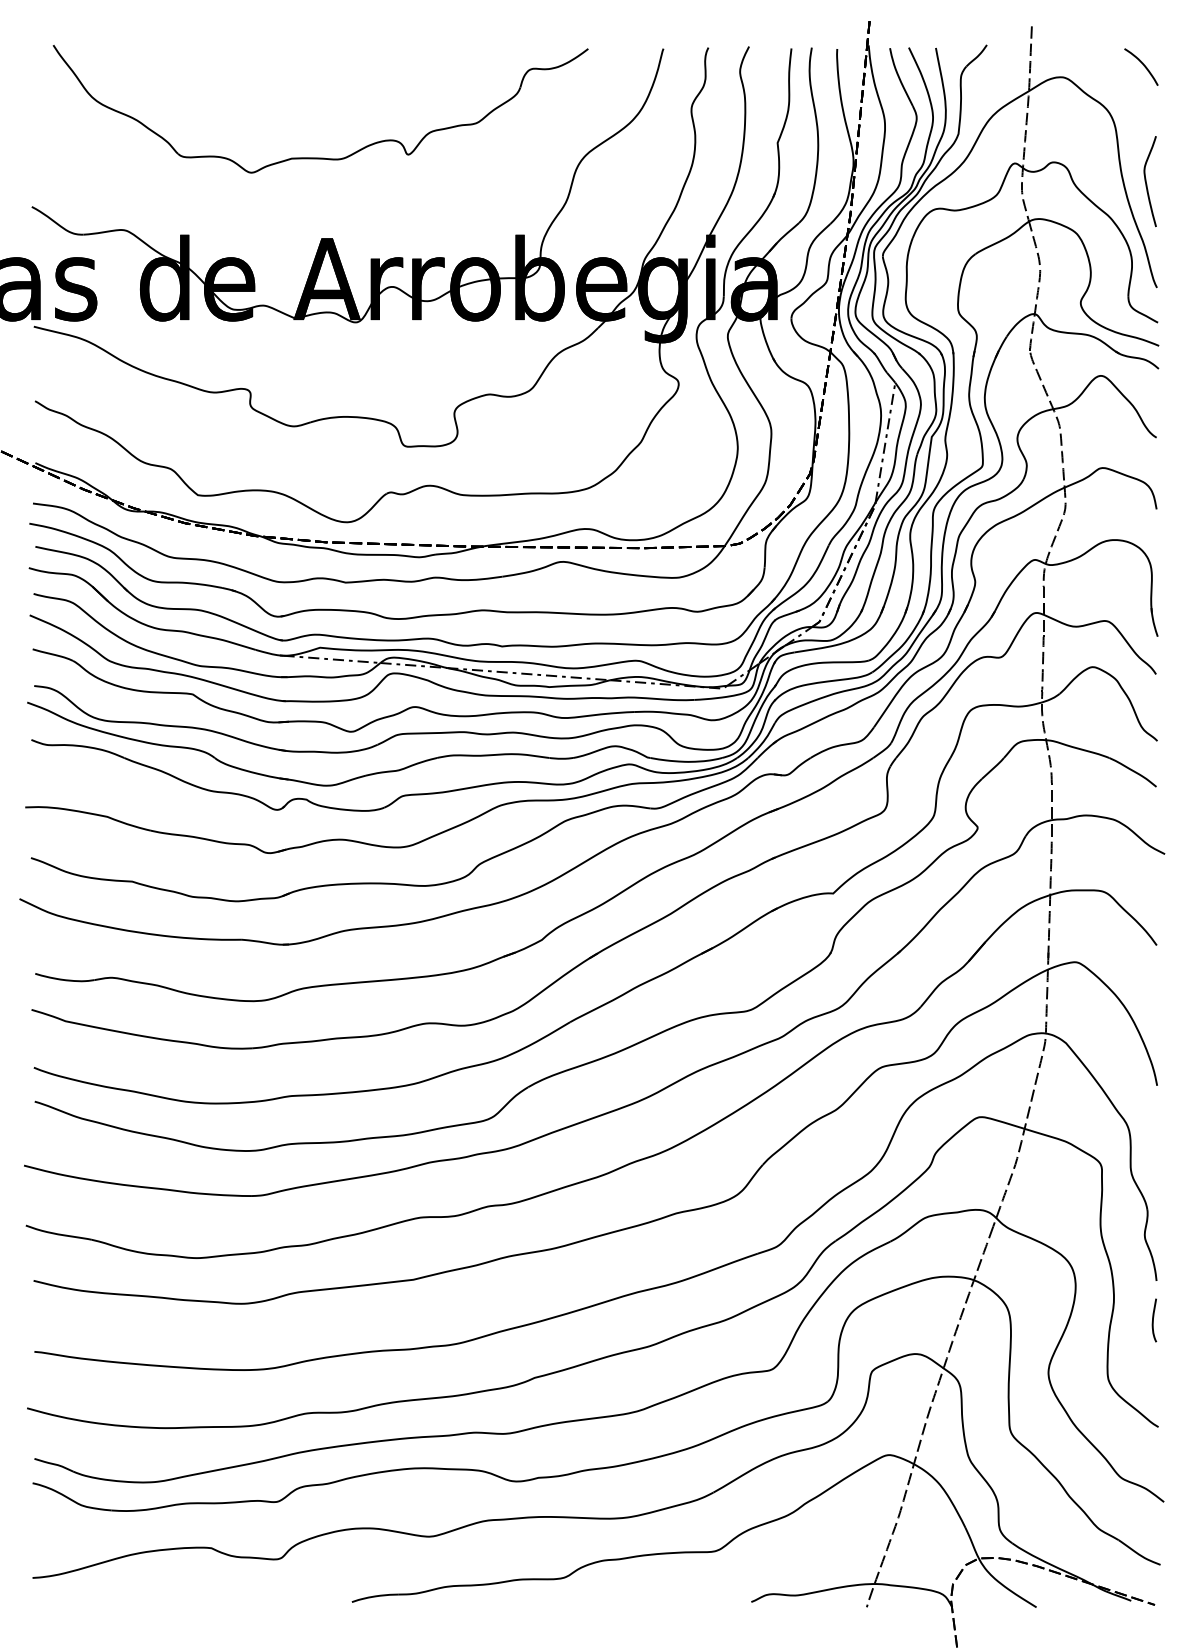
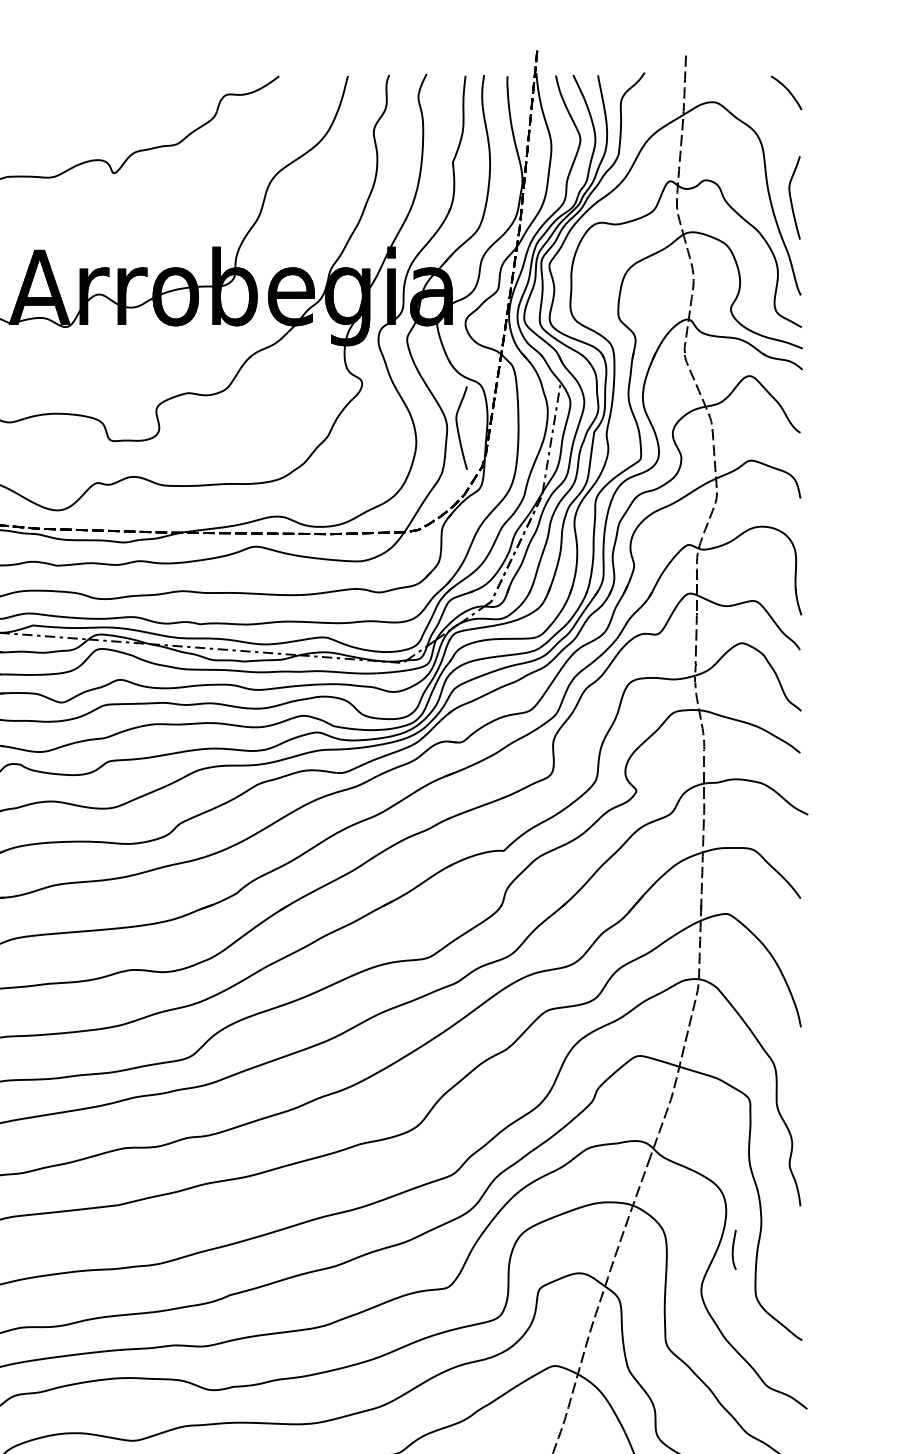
curve: (783, 432) -> (458, 428), added
curve: (1153, 1320) -> (733, 1249), moved

